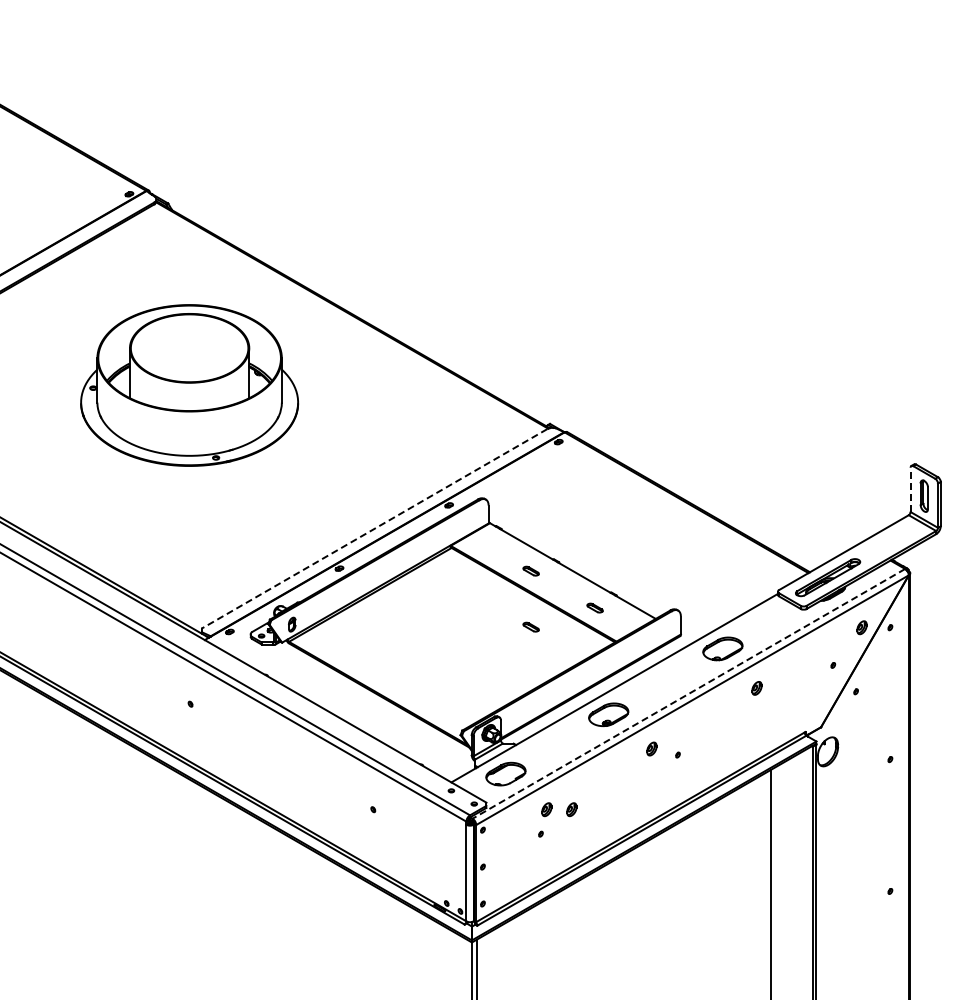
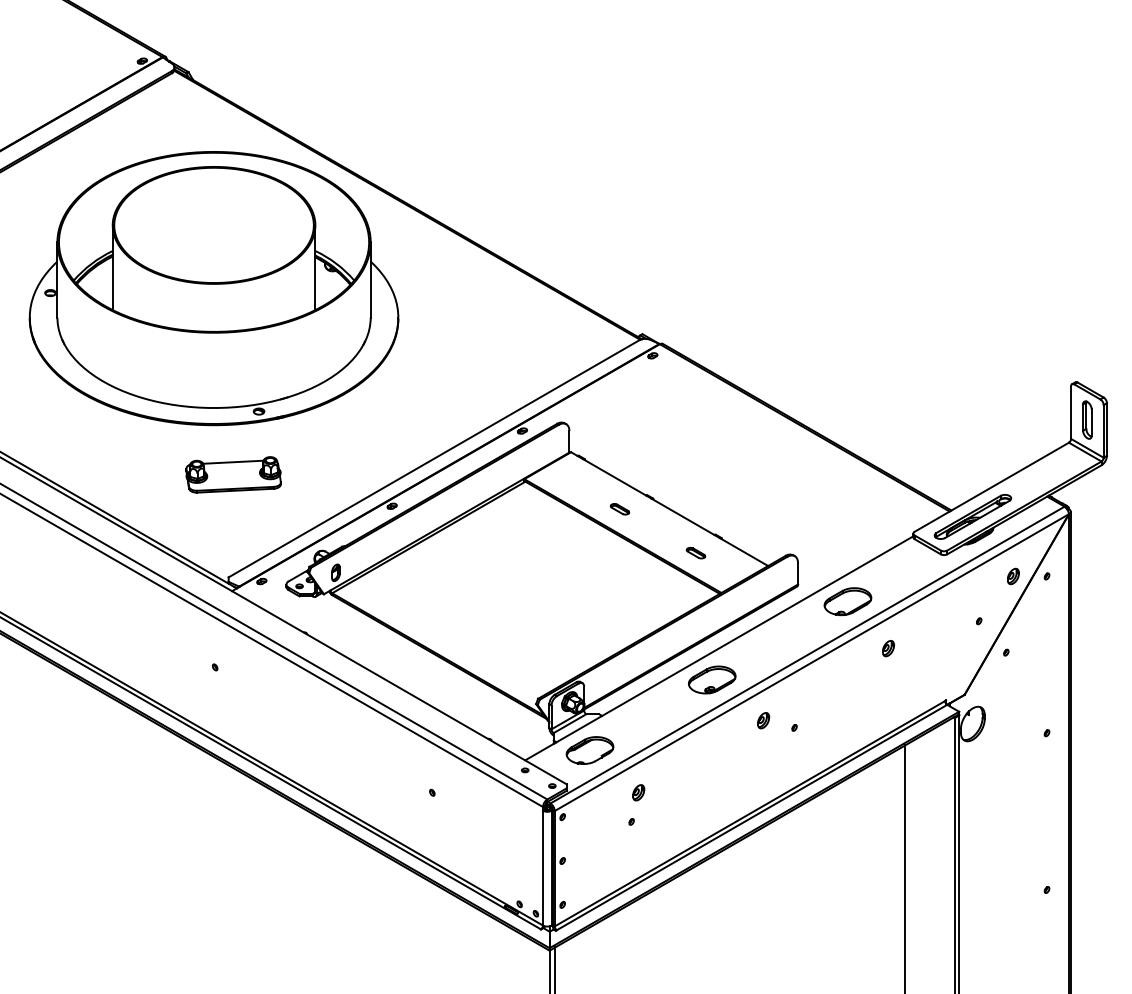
part: (189, 385) -> (213, 288), size x1.43
line: (910, 489) -> (1070, 412), dashed -> solid
line: (374, 529) -> (433, 459), dashed -> solid
part: (205, 542) -> (232, 475), added
part: (530, 626) -> (619, 575), removed
line: (688, 693) -> (807, 654), dashed -> solid
part: (571, 809) -> (667, 792), removed

